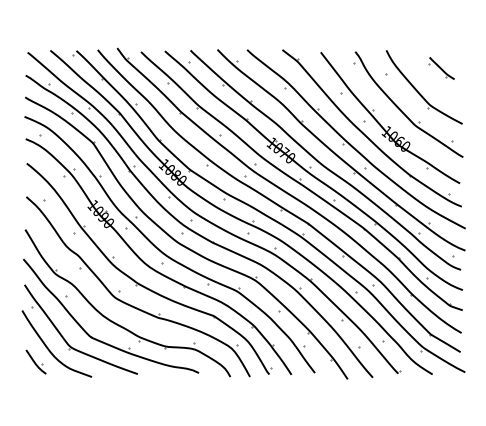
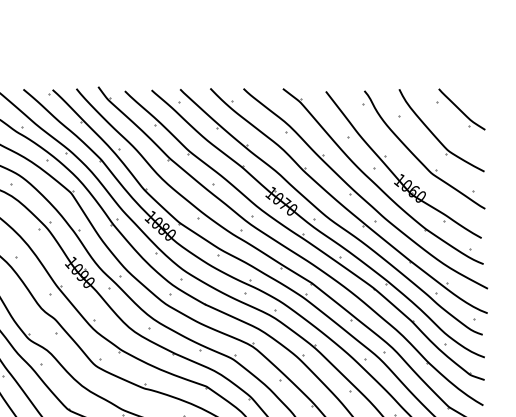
part: (441, 68) -> (460, 109), size x1.67

